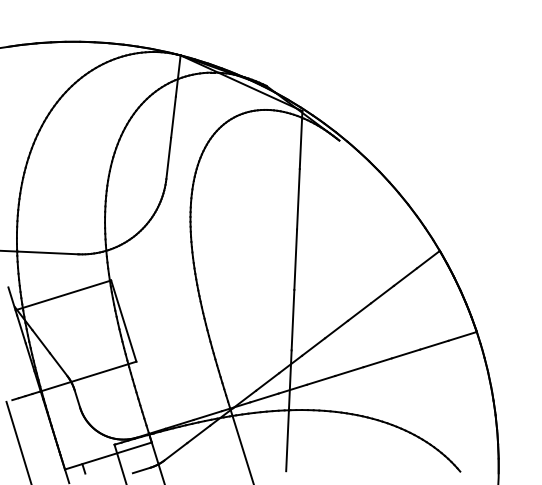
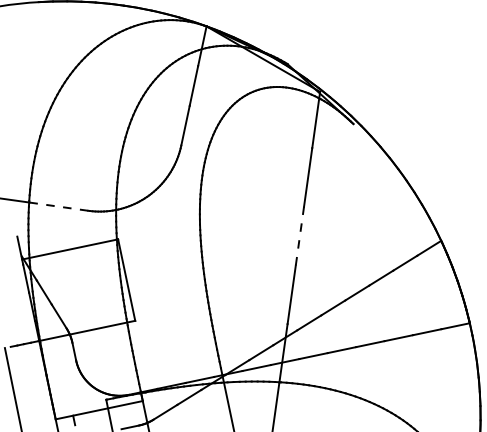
line: (47, 252) -> (58, 206), solid -> dashed
line: (295, 259) -> (299, 235), solid -> dashed

